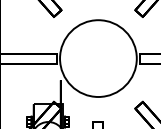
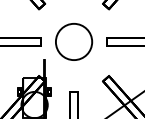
circle: (97, 57) -> (73, 41), size x0.6

